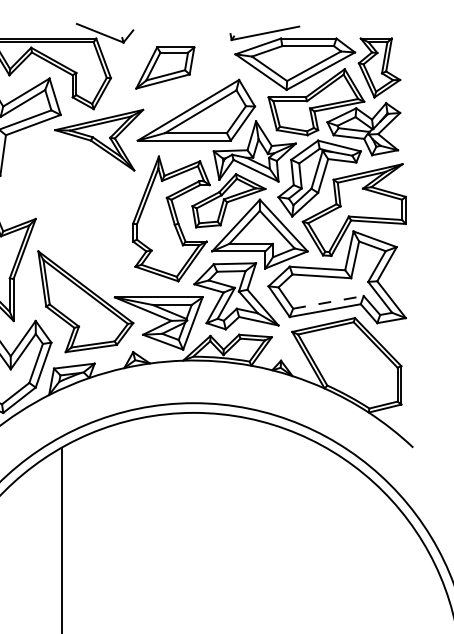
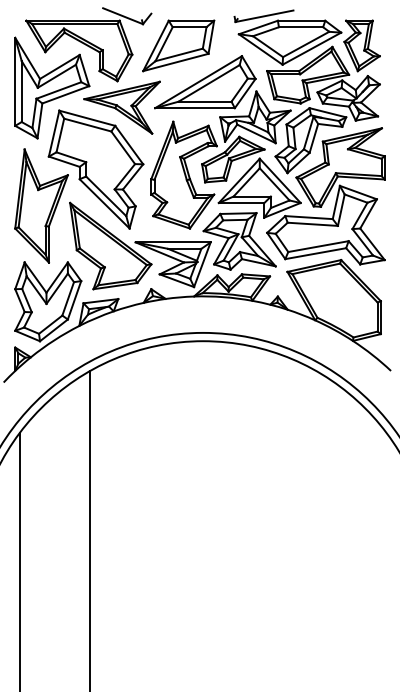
part: (164, 67) -> (178, 45), size x1.43
part: (68, 212) -> (95, 169), added
line: (328, 302) -> (318, 246), dashed -> solid

